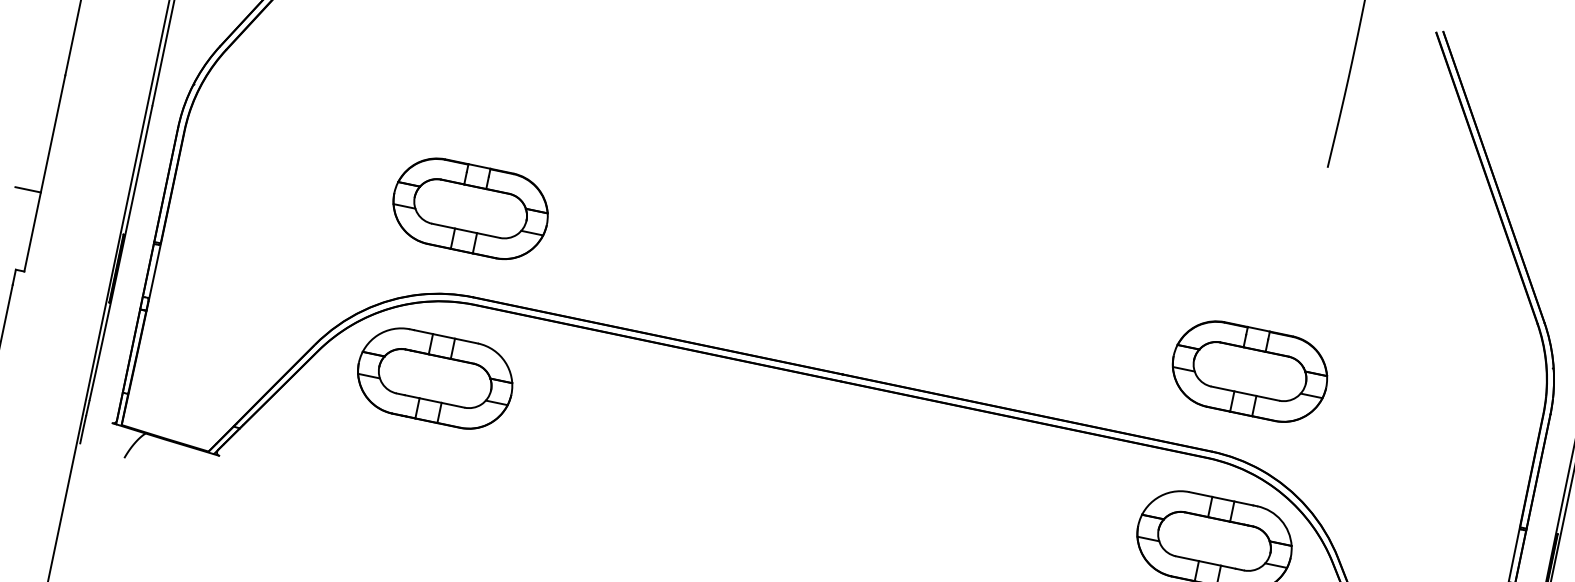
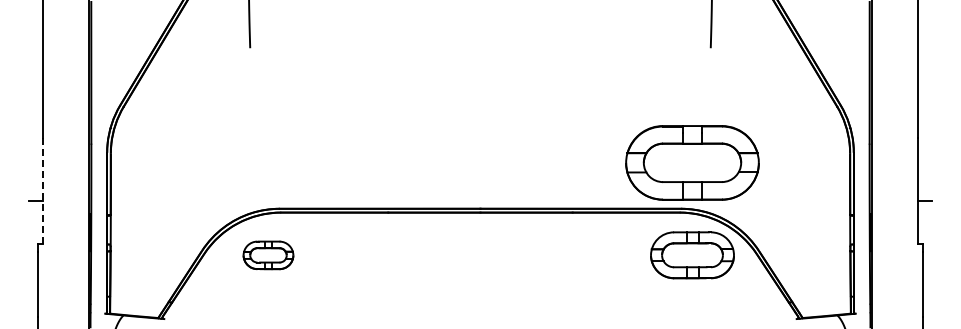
line: (44, 174) -> (42, 191), solid -> dashed
part: (470, 208) -> (268, 162), removed
part: (1250, 370) -> (692, 162), size x1.6
part: (435, 378) -> (268, 255), size x0.6

